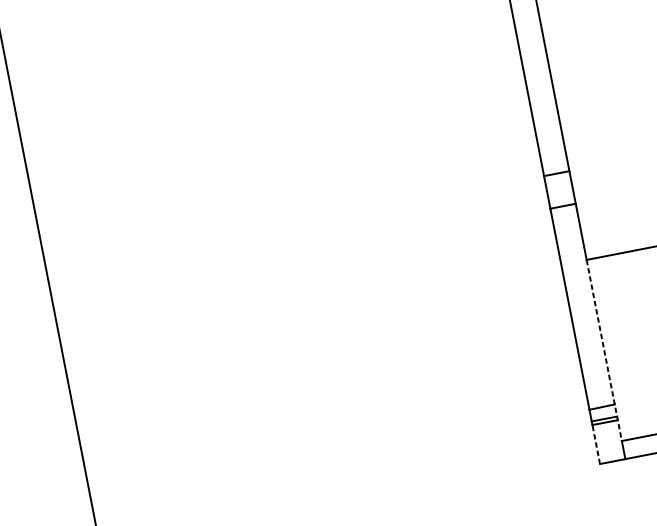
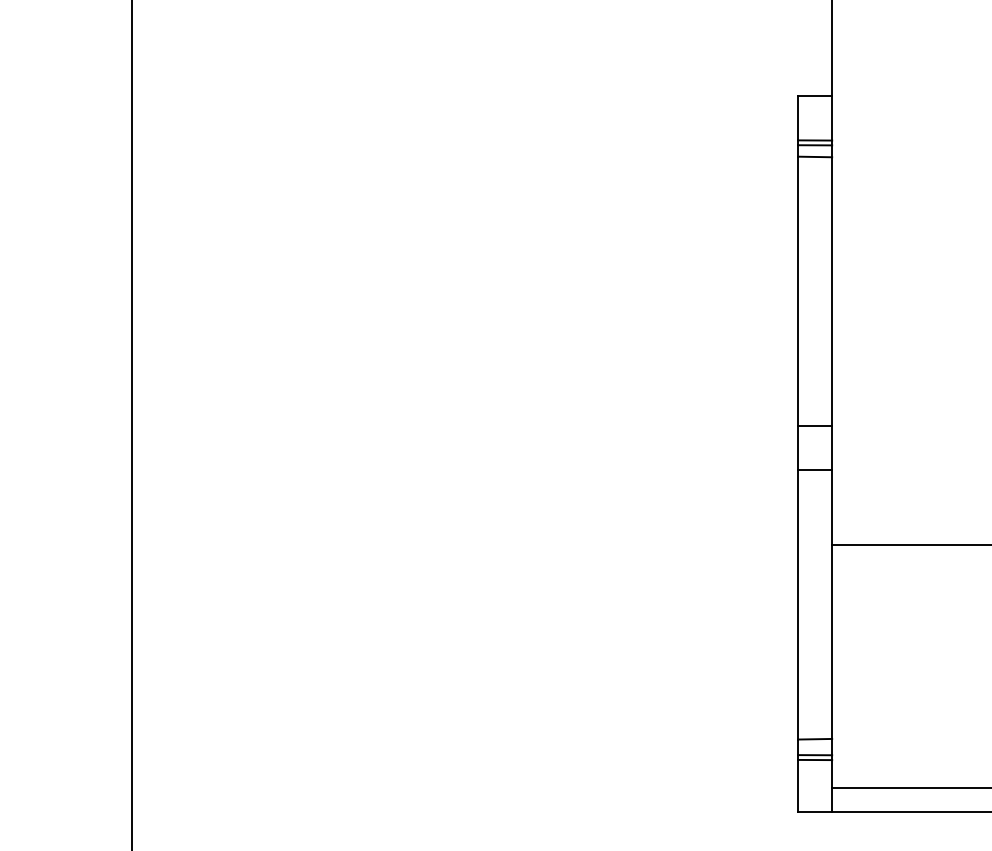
line: (604, 351) -> (832, 667), dashed -> solid
line: (596, 444) -> (798, 785), dashed -> solid

